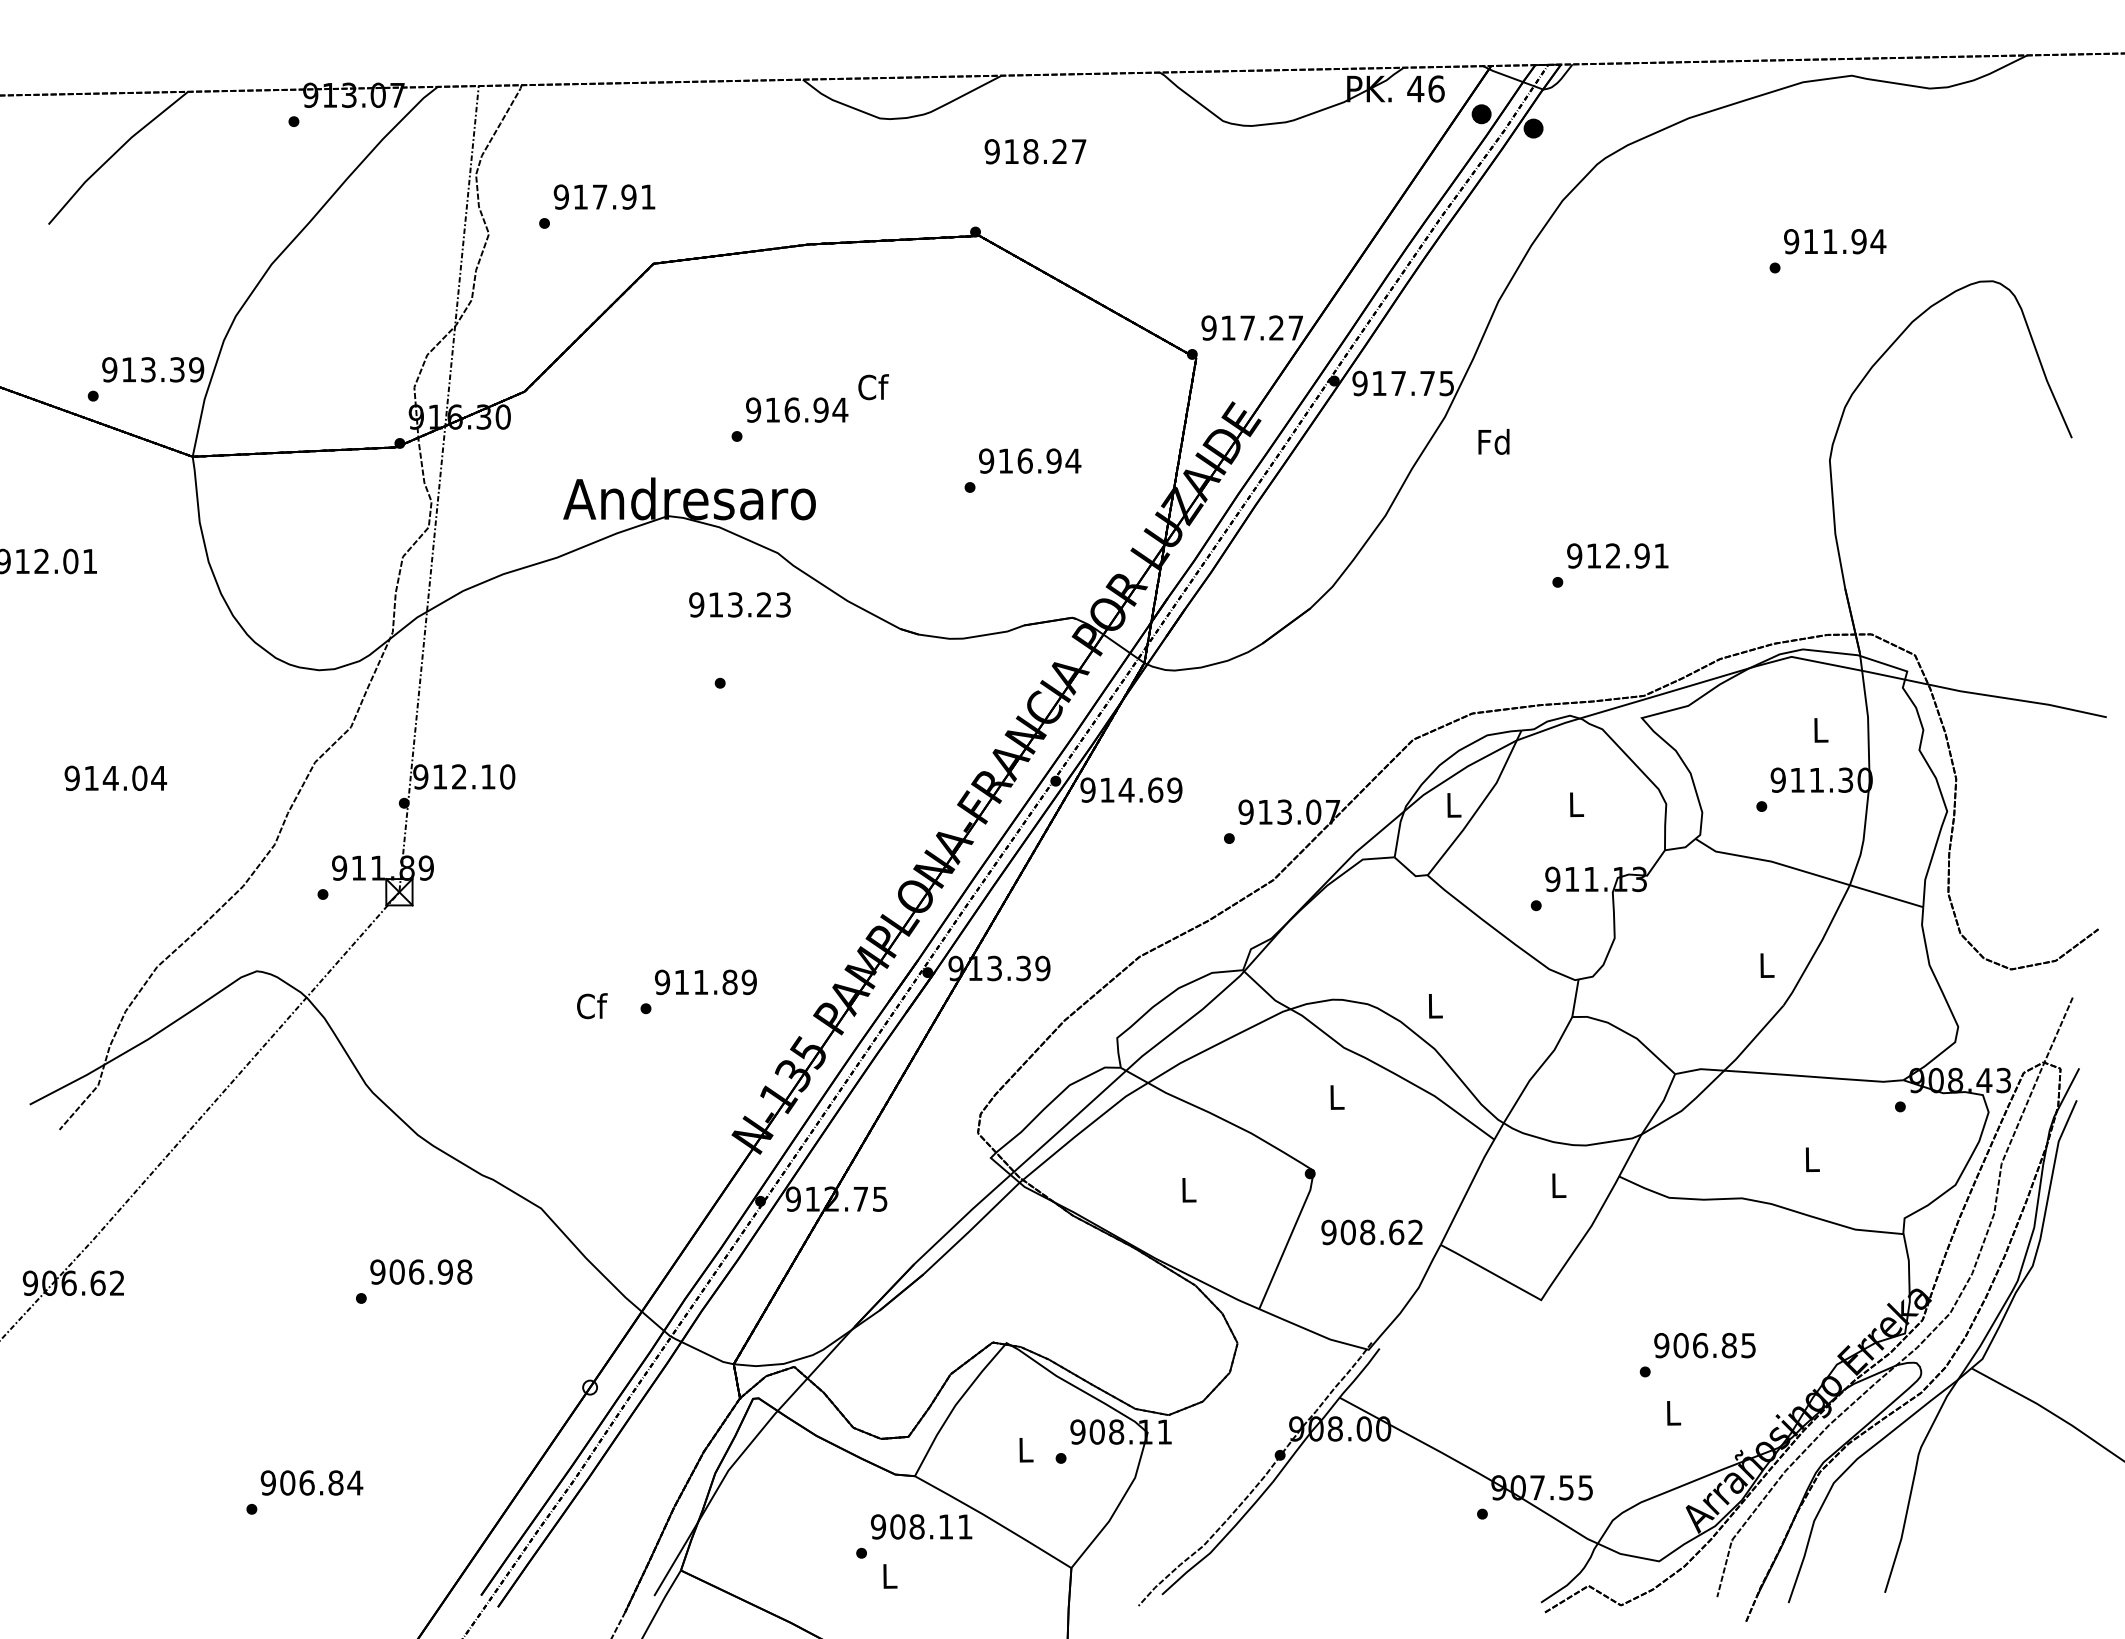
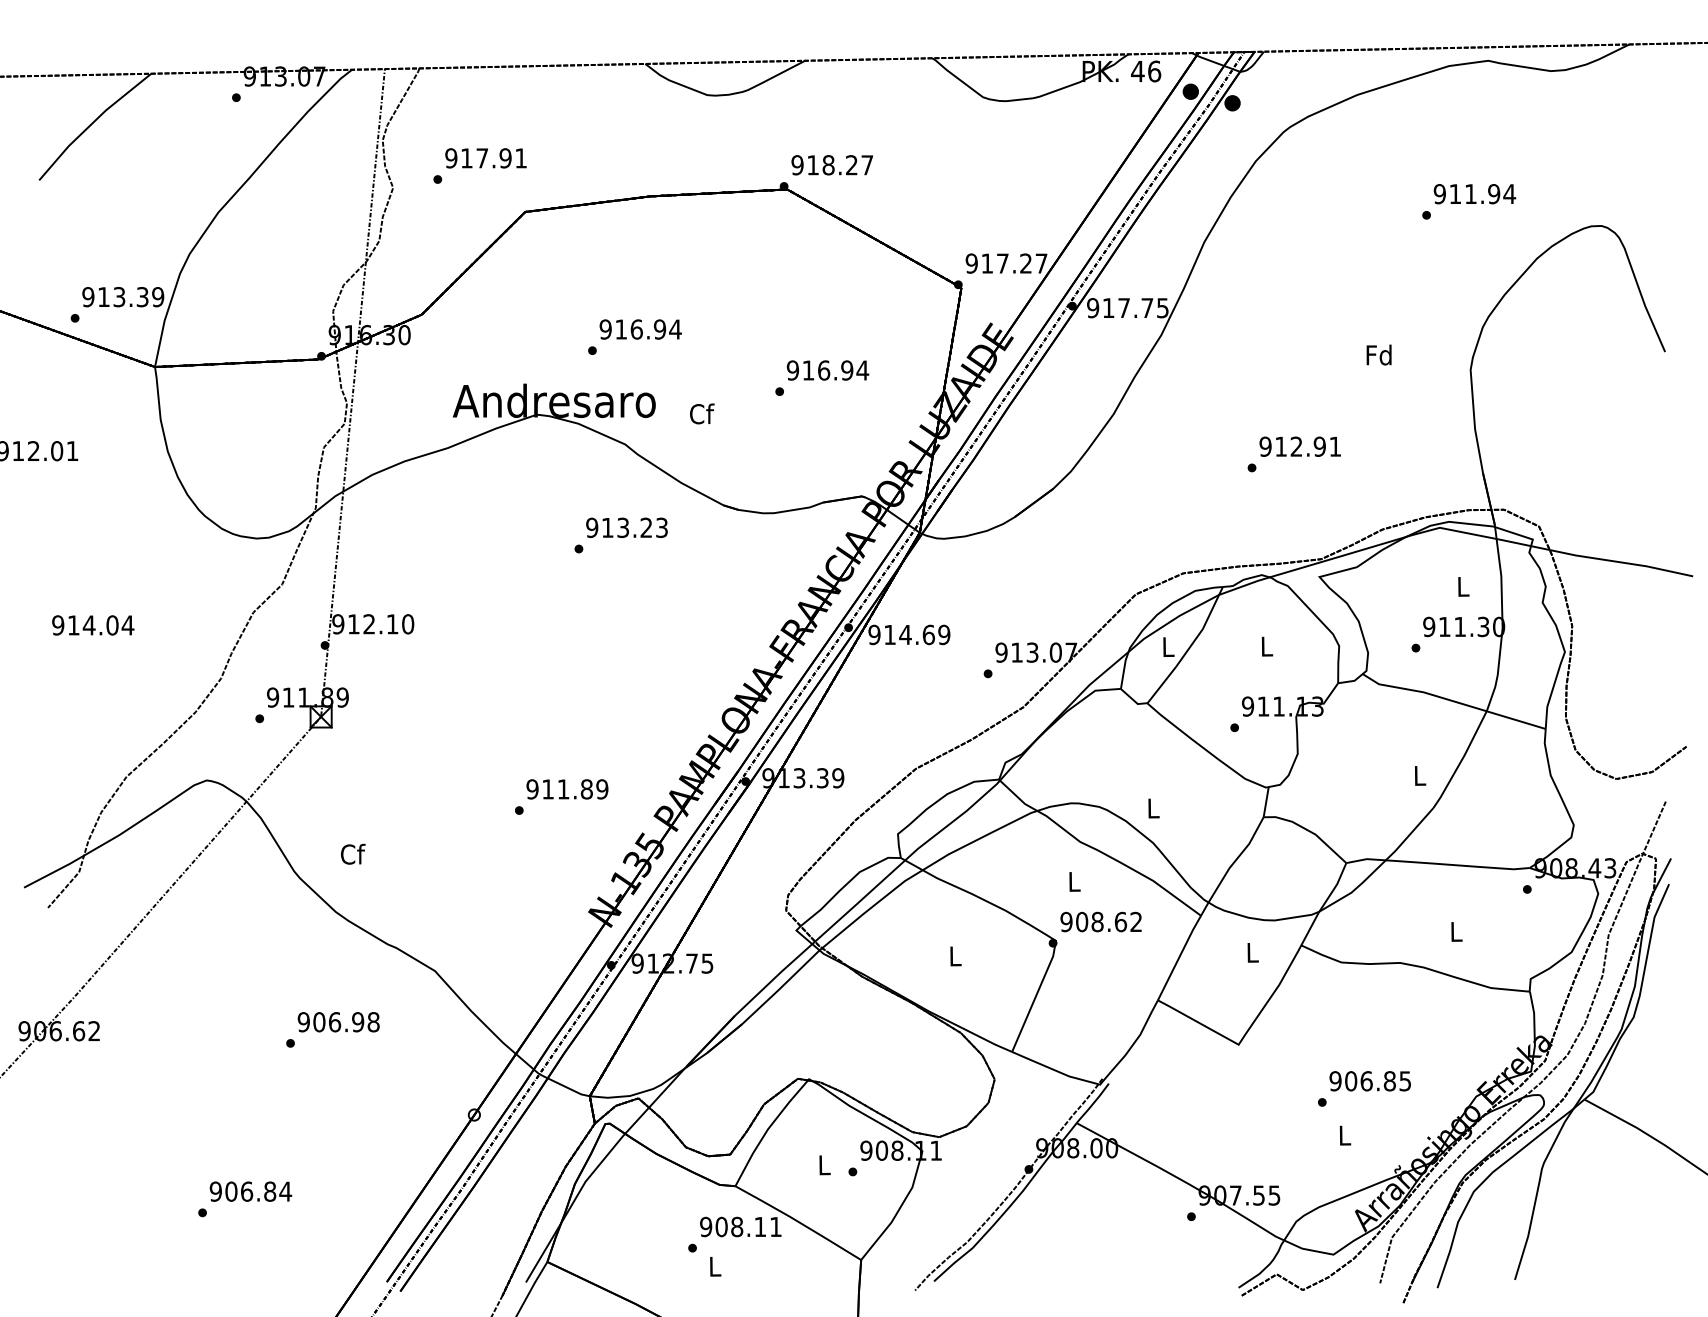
text: (1035, 151) -> (832, 165), moved
text: (873, 387) -> (702, 414), moved
text: (1493, 441) -> (1378, 354), moved
text: (739, 604) -> (626, 527), moved
text: (592, 1006) -> (353, 854), moved
text: (1371, 1232) -> (1100, 922), moved

